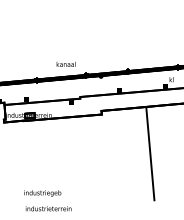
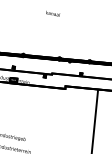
text: (65, 64) -> (52, 13), moved

